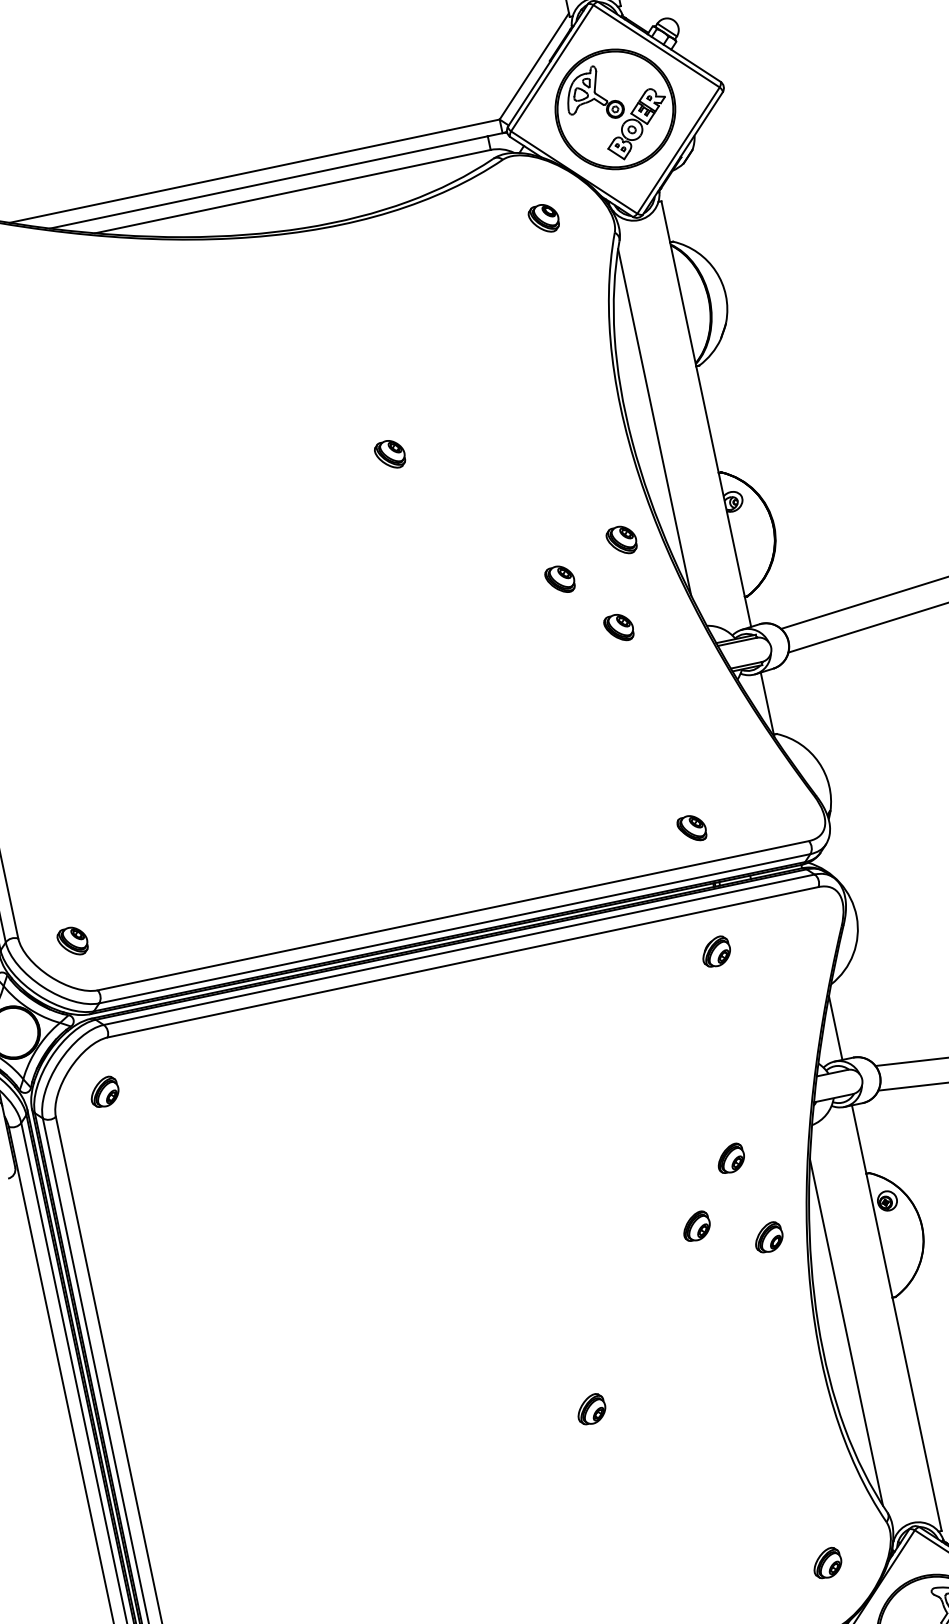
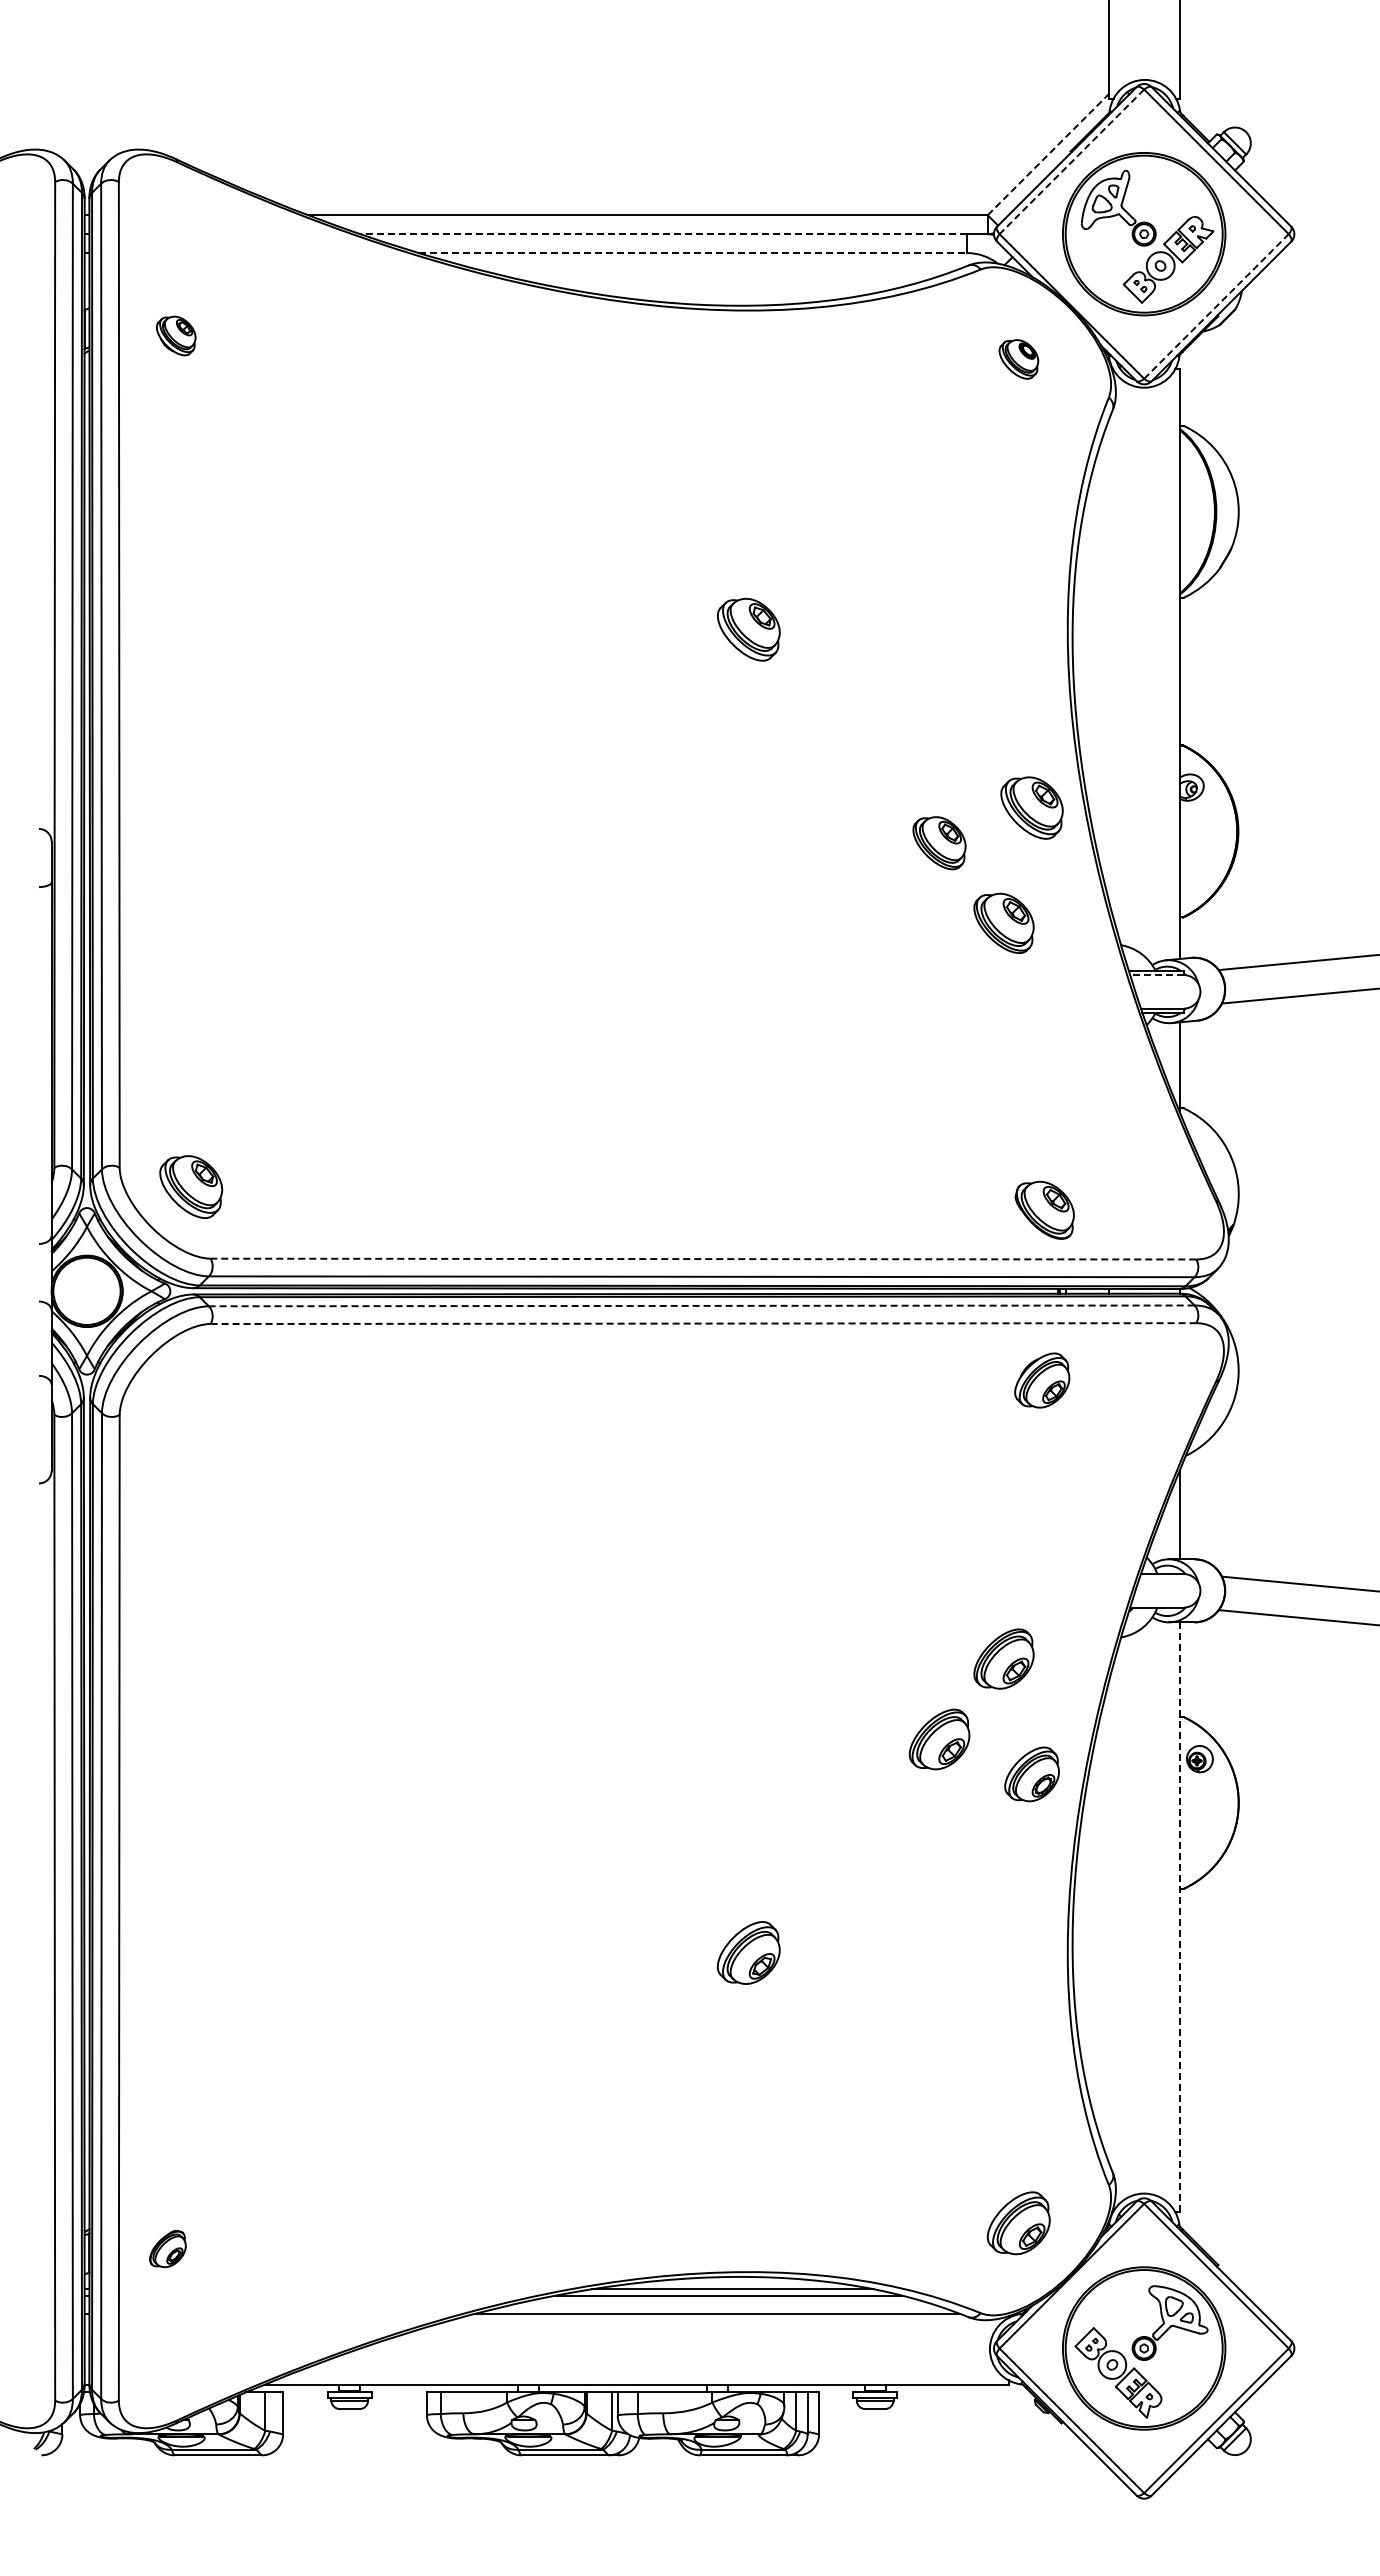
line: (534, 66) -> (1048, 154), solid -> dashed
line: (552, 68) -> (1071, 162), solid -> dashed
line: (678, 150) -> (1216, 306), solid -> dashed
line: (268, 182) -> (663, 234), solid -> dashed
line: (293, 191) -> (693, 253), solid -> dashed
line: (654, 422) -> (1108, 660), removed
part: (390, 454) -> (748, 629), size x1.6
part: (622, 540) -> (1032, 808), size x1.6
part: (559, 579) -> (938, 842), size x1.4
part: (618, 628) -> (1003, 923), size x1.6
line: (736, 642) -> (1156, 975), solid -> dashed
part: (691, 828) -> (1044, 1210), size x1.6
line: (453, 916) -> (703, 1259), solid -> dashed
part: (72, 941) -> (191, 1186), size x1.6
line: (458, 949) -> (701, 1305), solid -> dashed
part: (716, 951) -> (1042, 1380), size x1.4
line: (463, 962) -> (703, 1323), solid -> dashed
part: (104, 1091) -> (191, 1395), removed
part: (730, 1158) -> (1003, 1658), size x1.6
part: (695, 1226) -> (938, 1739), size x1.6
part: (769, 1237) -> (1032, 1774), size x1.4
line: (896, 1318) -> (1179, 1917), solid -> dashed
line: (846, 1332) -> (1108, 1922), removed
part: (591, 1409) -> (748, 1952), size x1.6
part: (827, 1562) -> (1018, 2222), size x1.6

